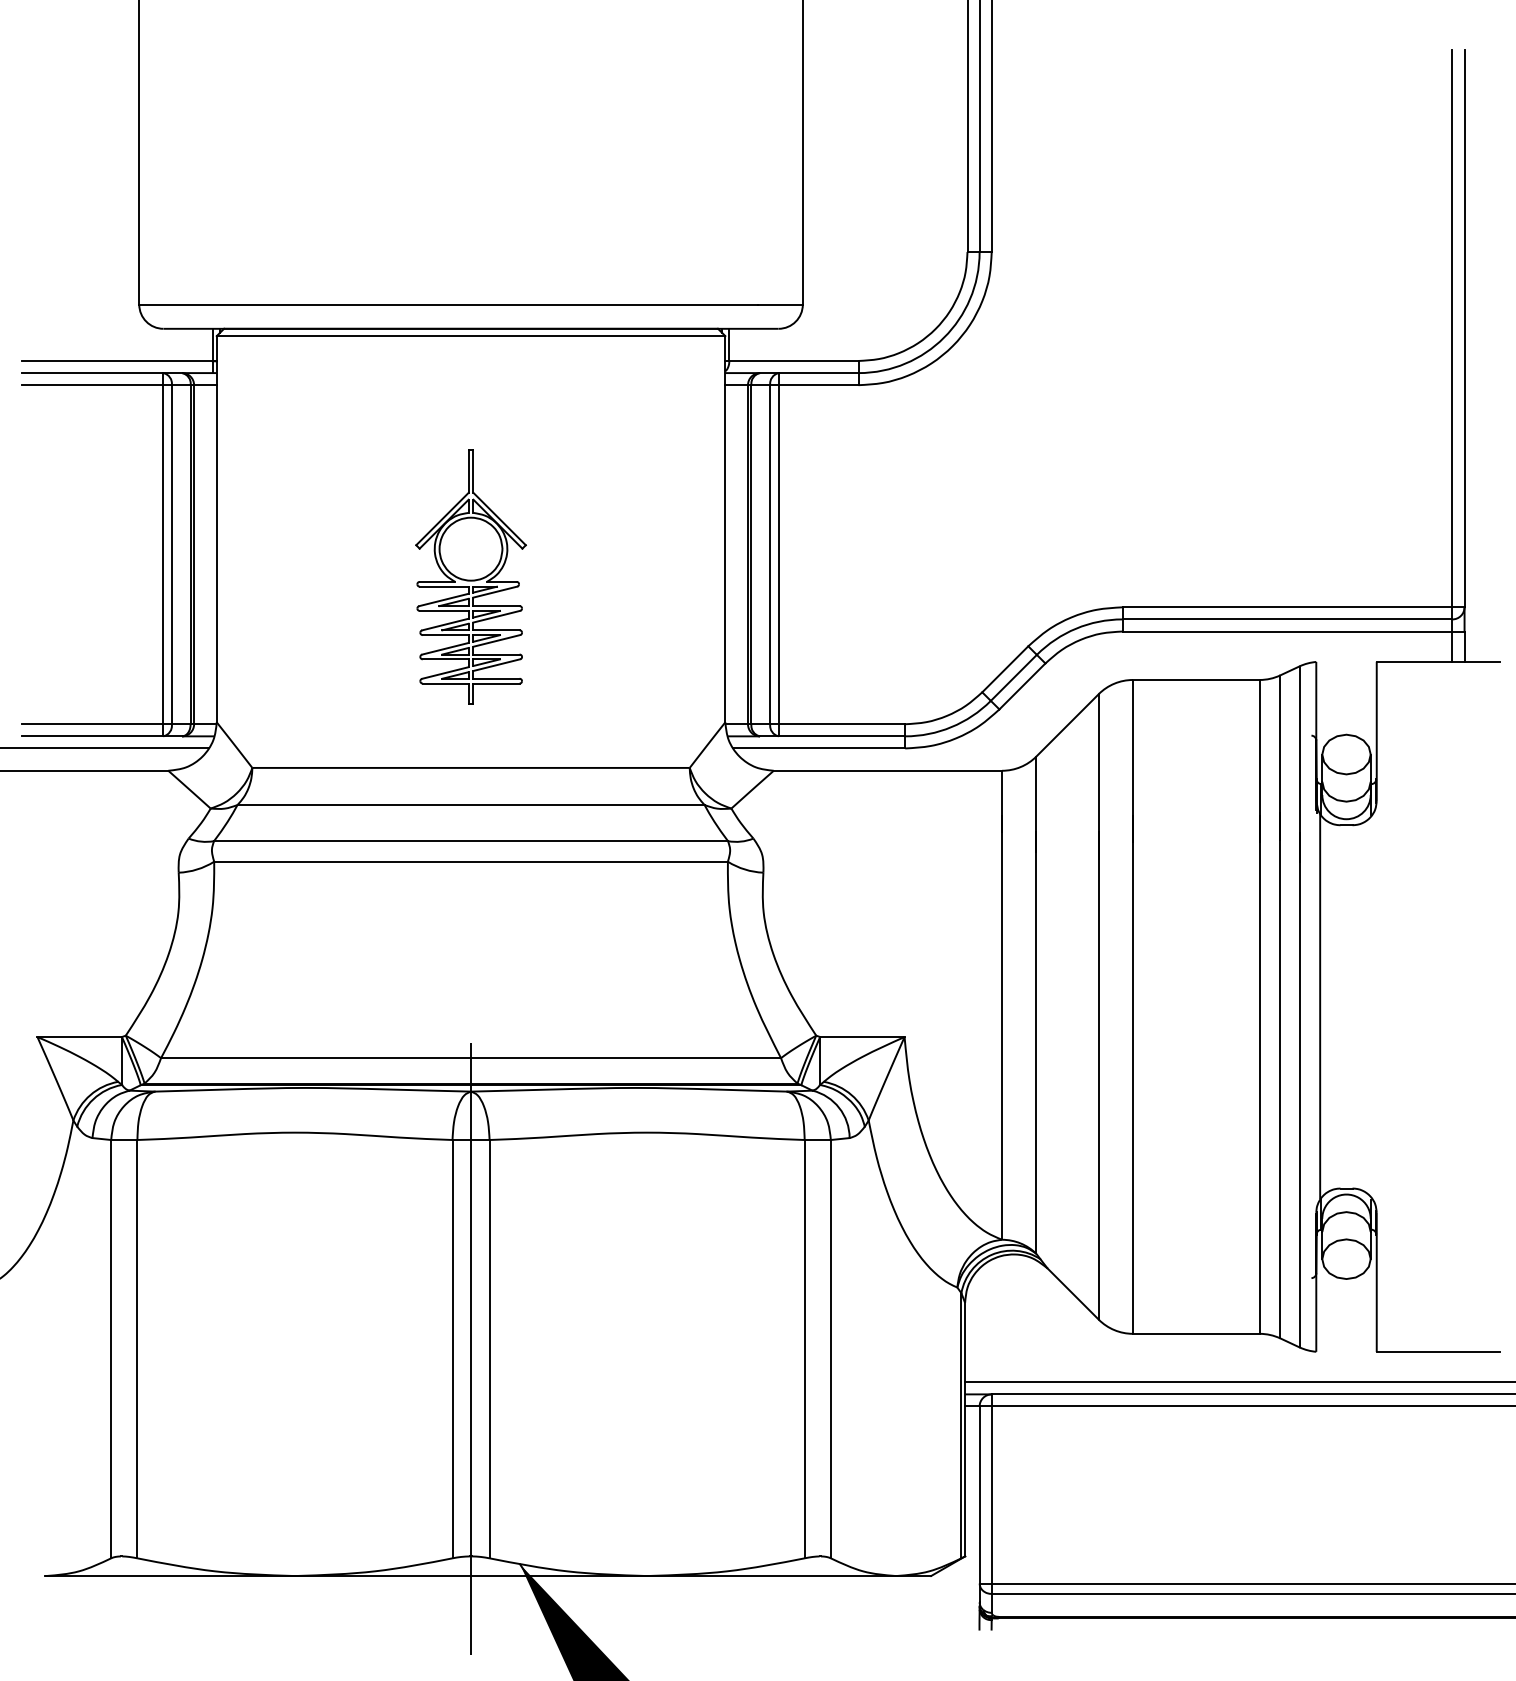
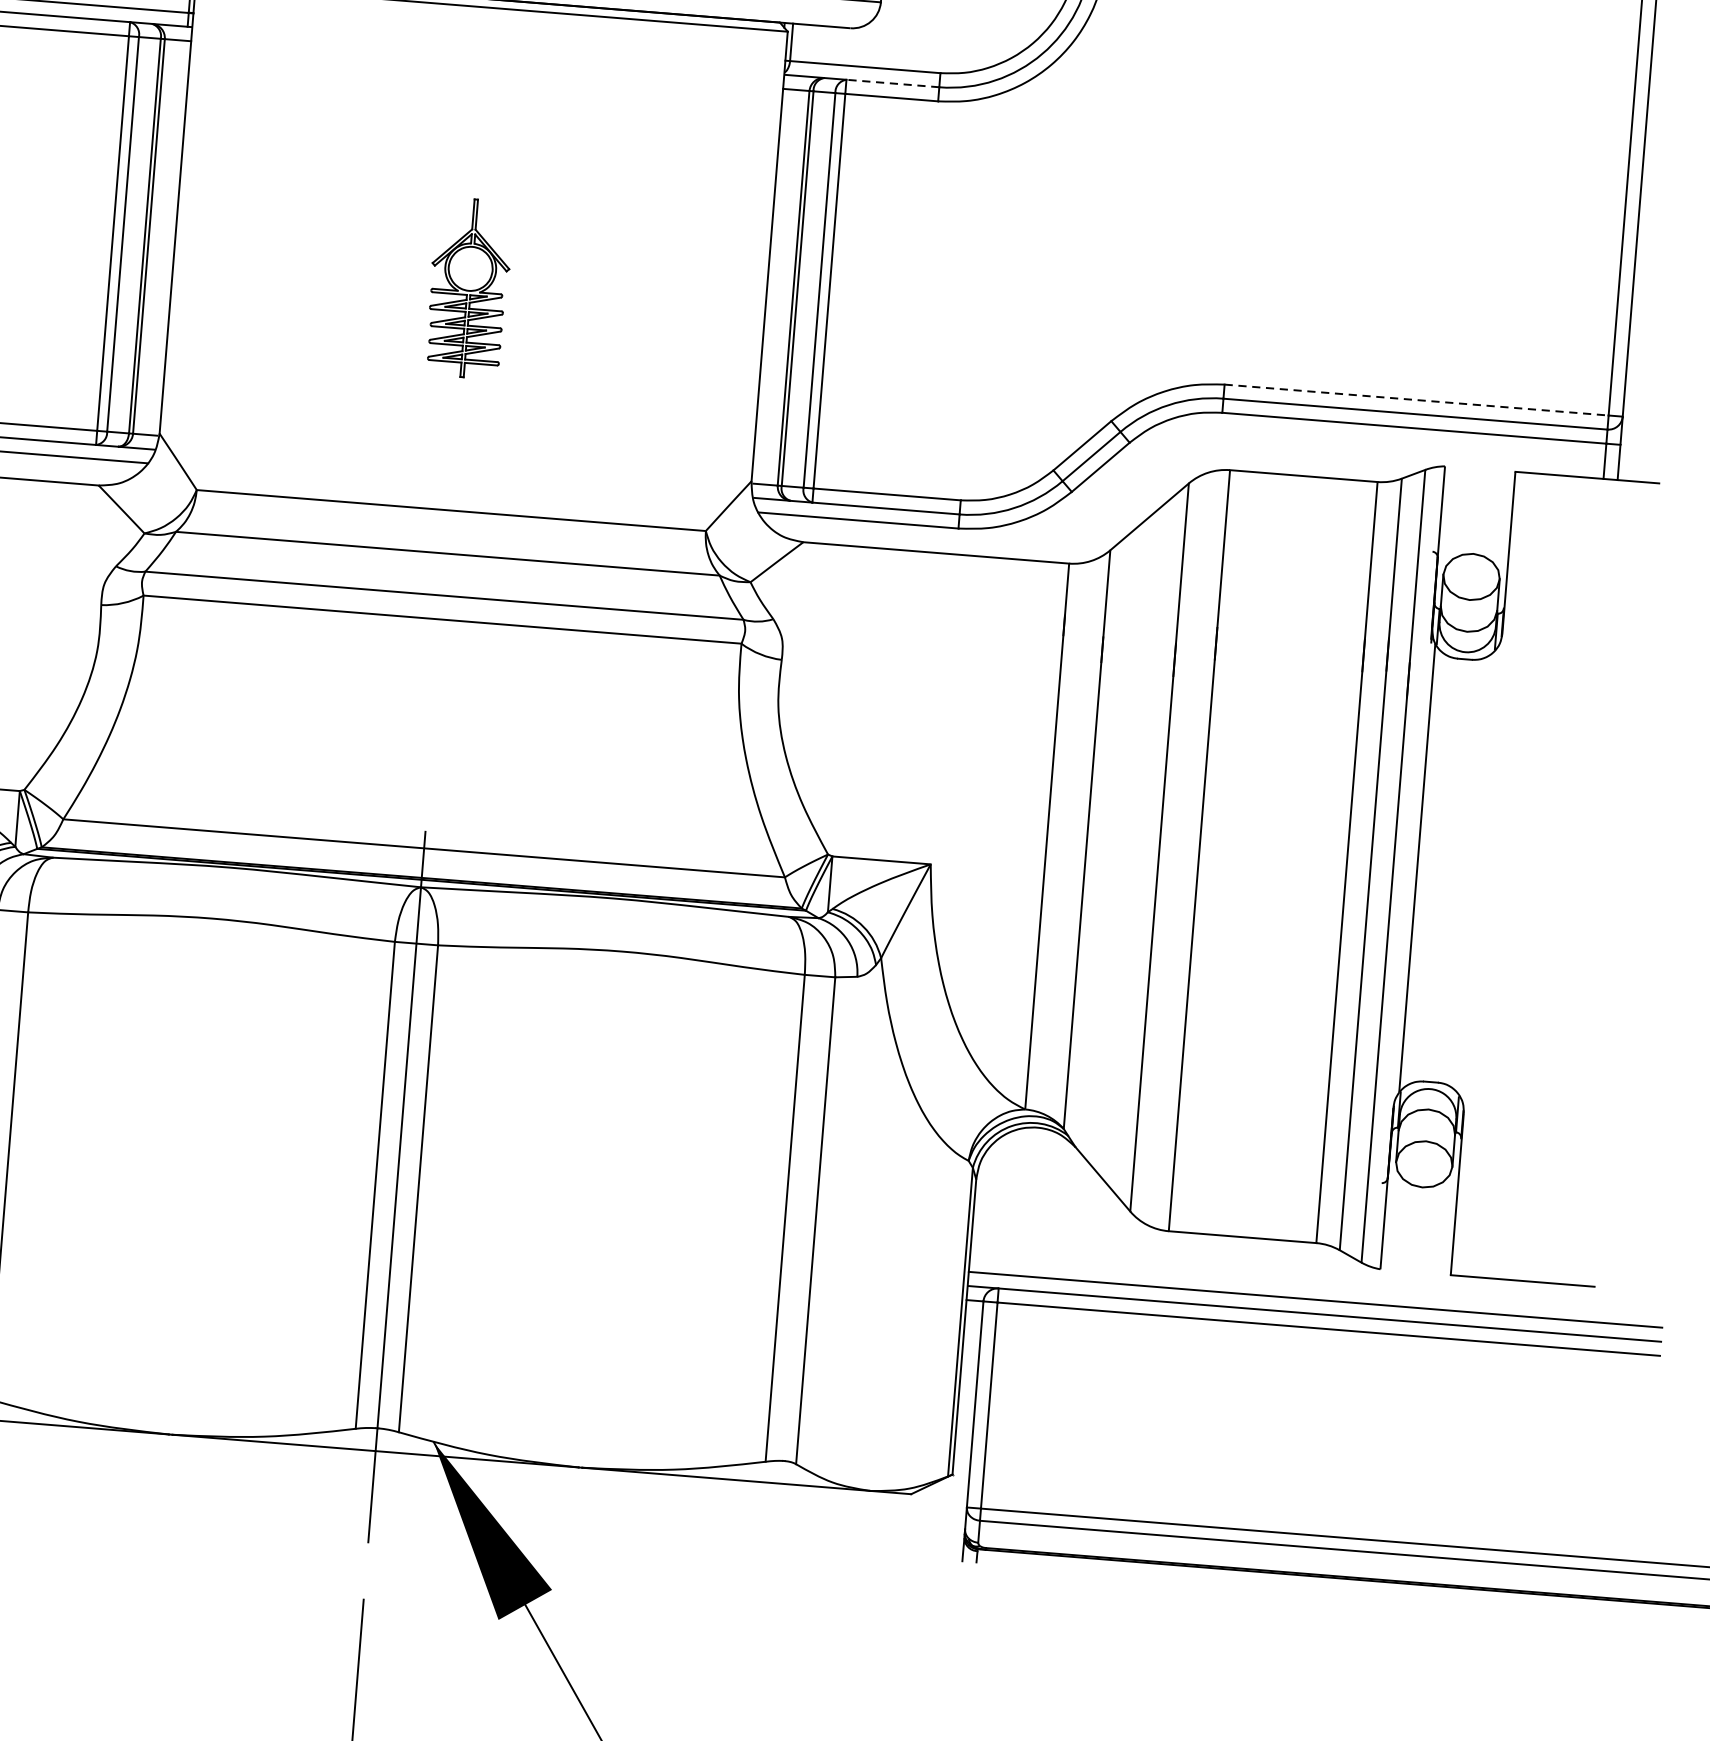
line: (818, 373) -> (892, 83), solid -> dashed
part: (470, 576) -> (468, 287), size x0.6
line: (1287, 607) -> (1416, 400), solid -> dashed

